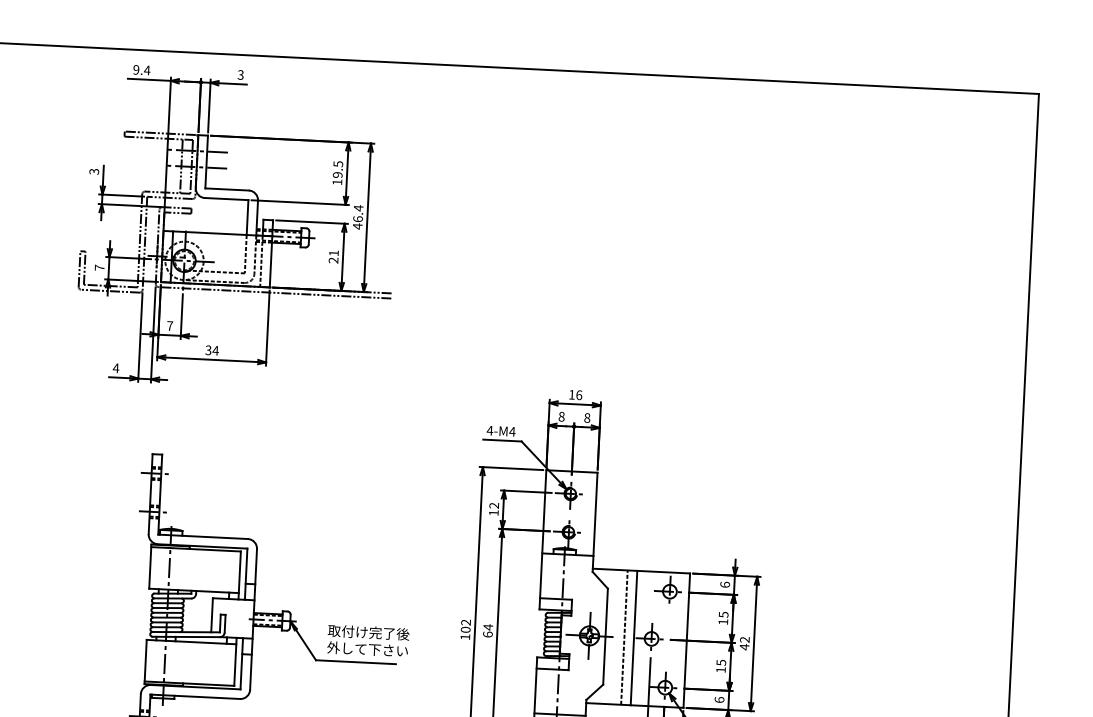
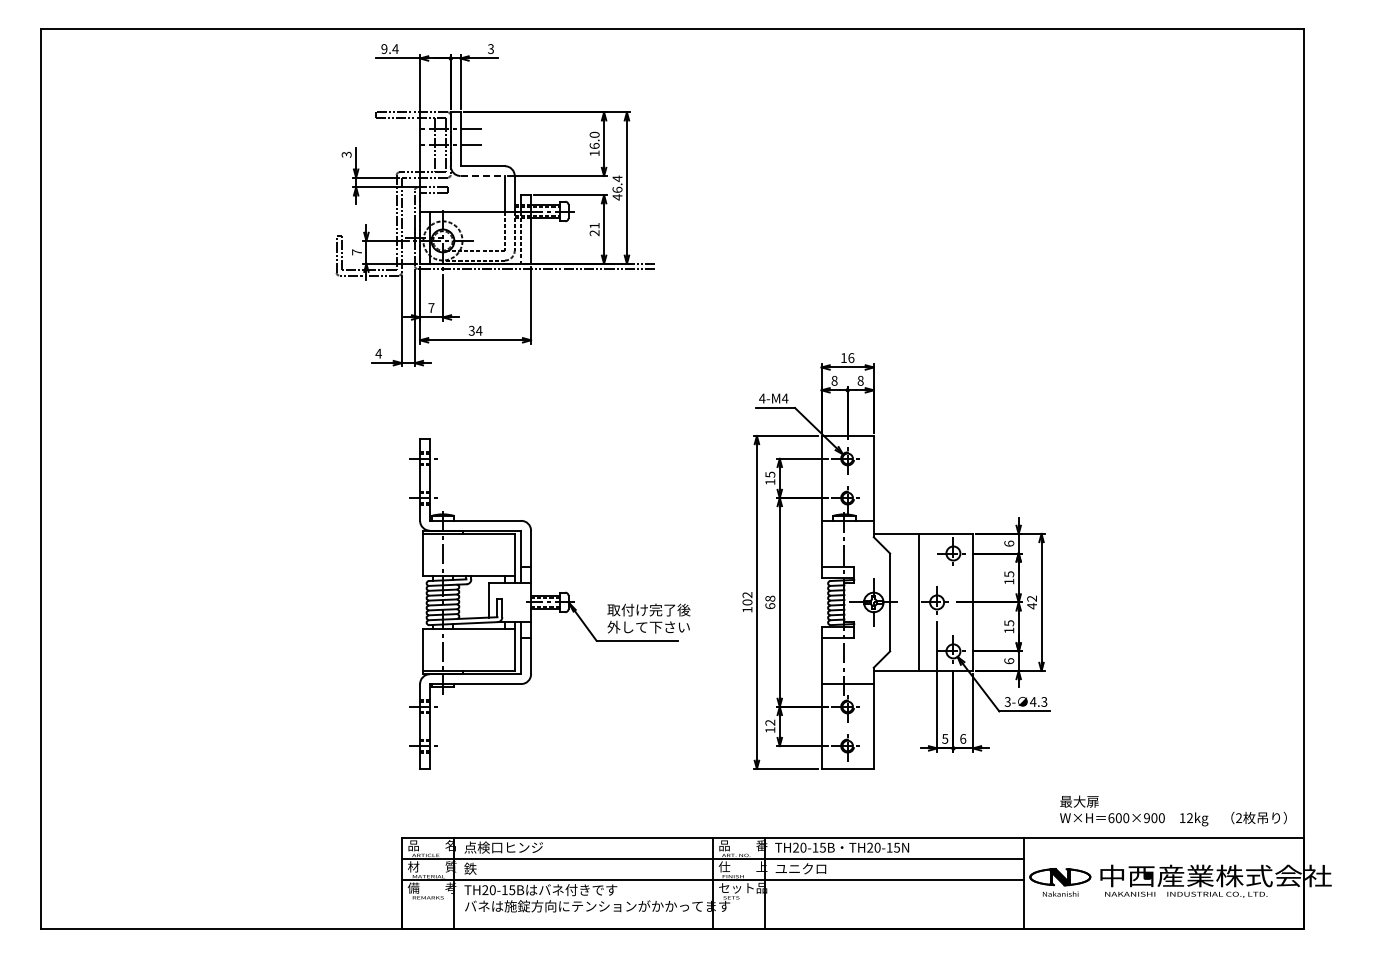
text: (337, 169) -> (594, 140), 19.5 -> 16.0
line: (227, 198) -> (483, 175), solid -> dashed
text: (494, 505) -> (770, 474), 12 -> 15
text: (488, 627) -> (770, 598), 64 -> 68
line: (624, 636) -> (909, 601), removed

